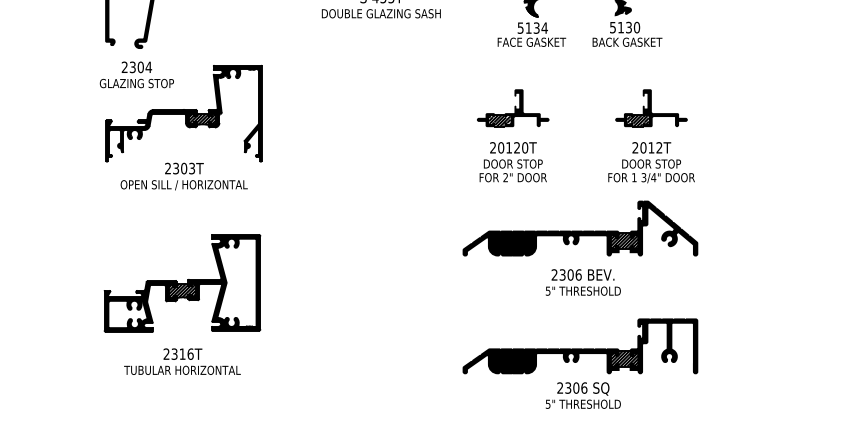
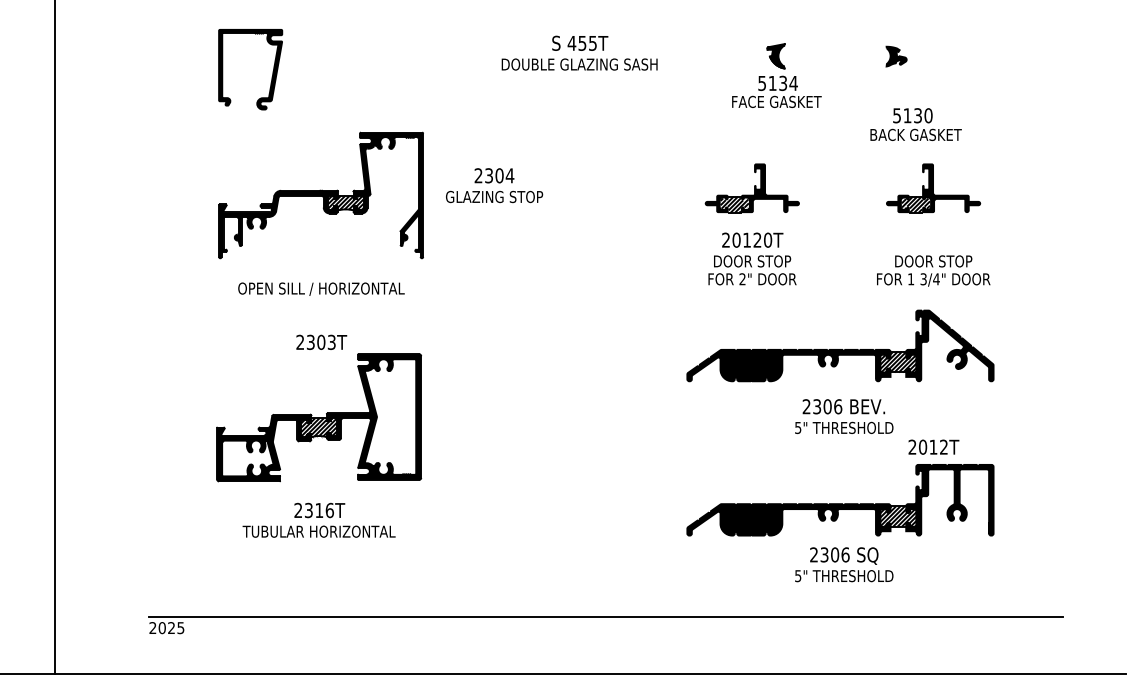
text: (627, 34) -> (915, 124), moved
text: (136, 74) -> (494, 185), moved
text: (651, 147) -> (933, 446), moved
text: (184, 167) -> (321, 341), moved

